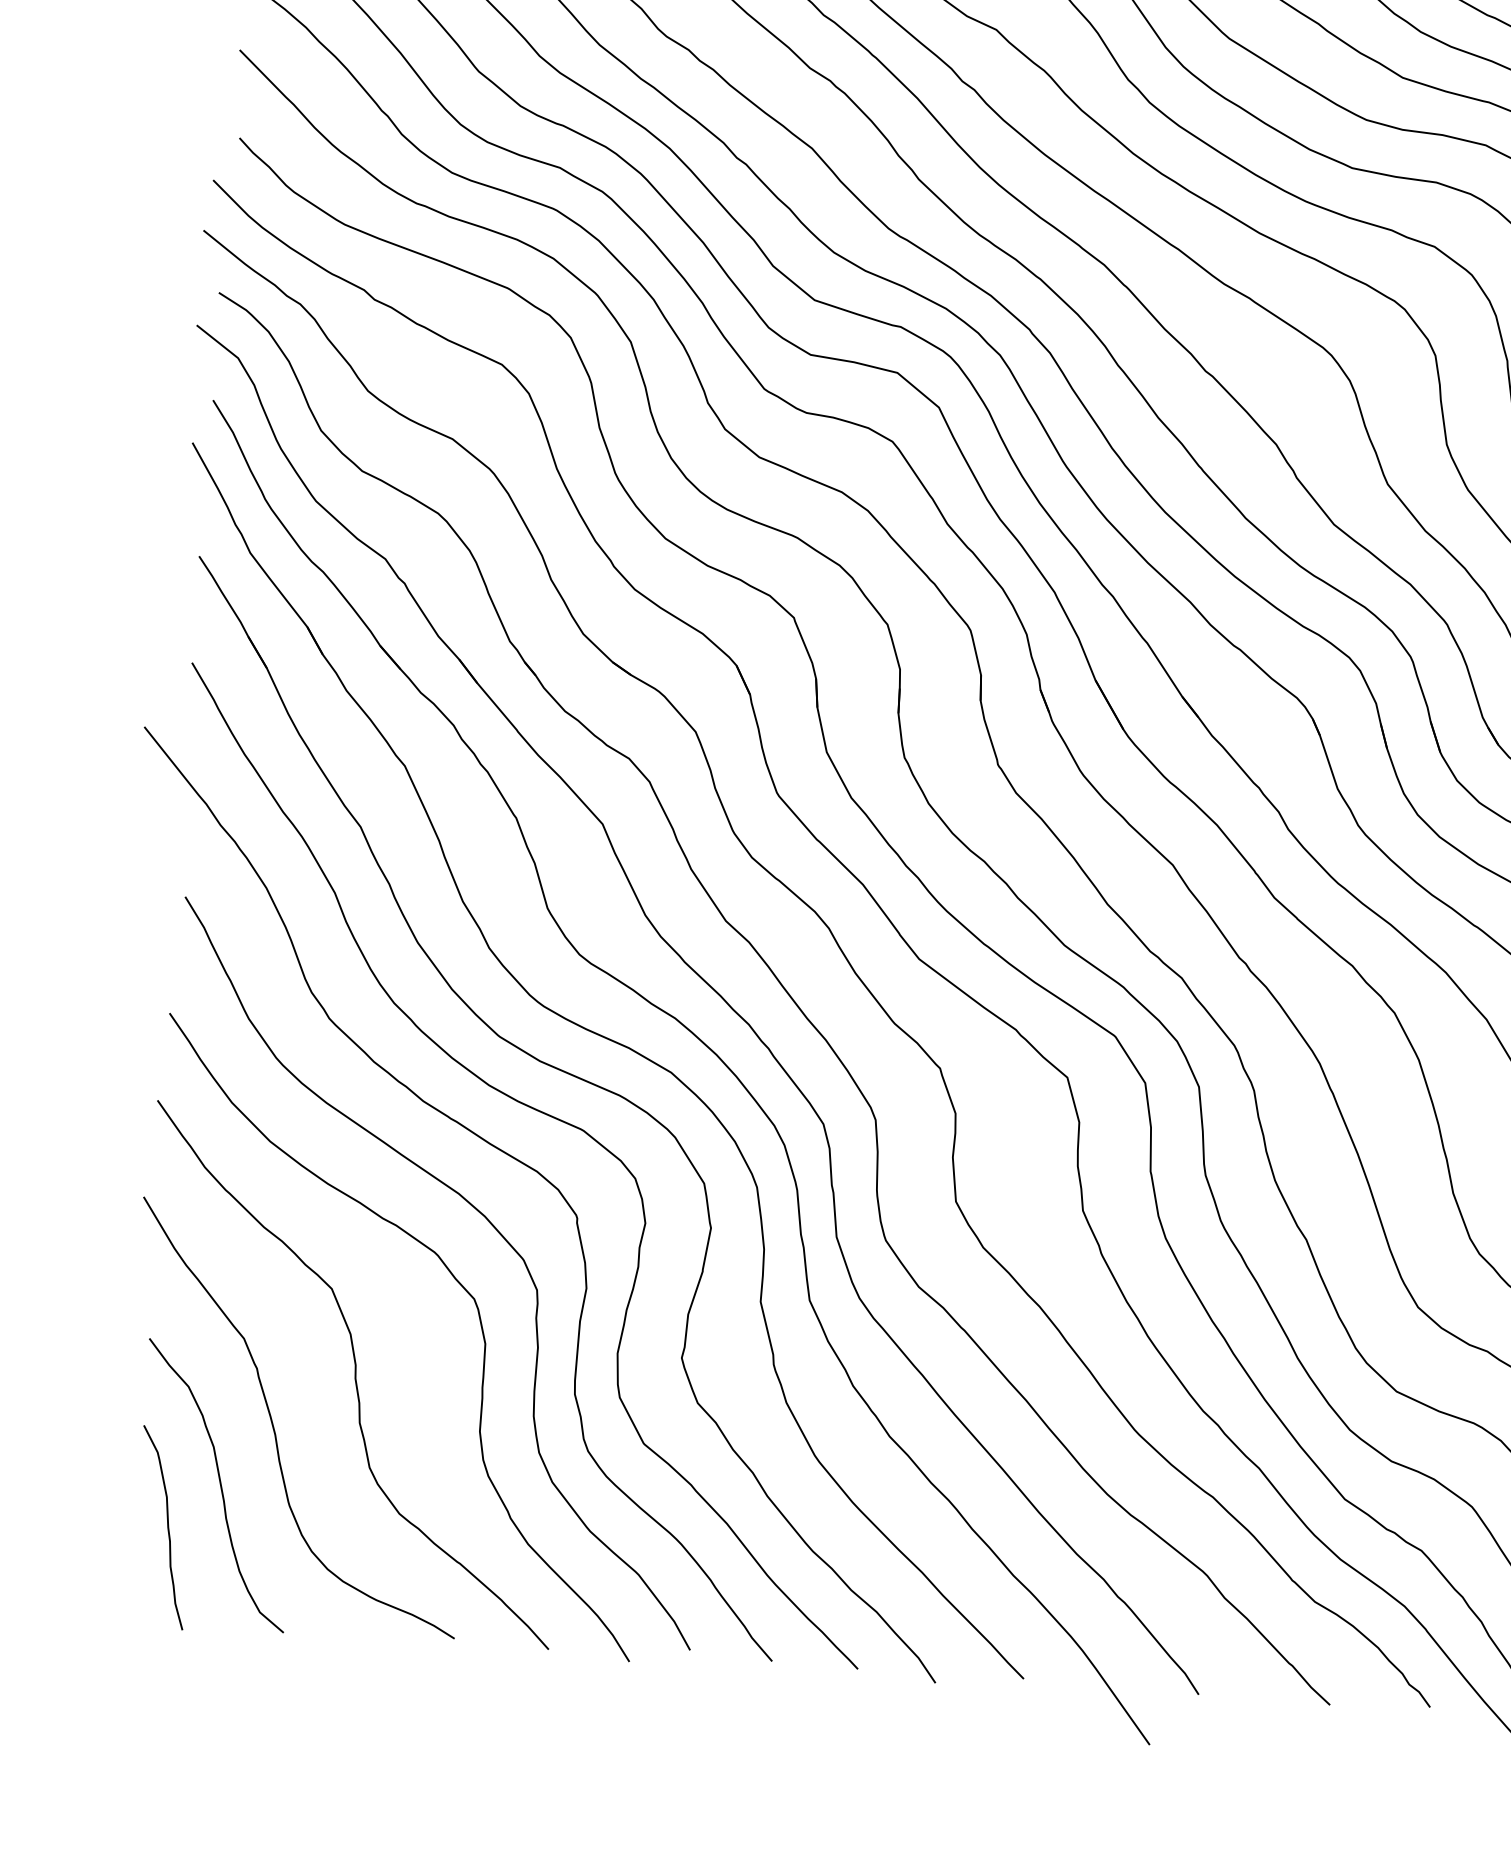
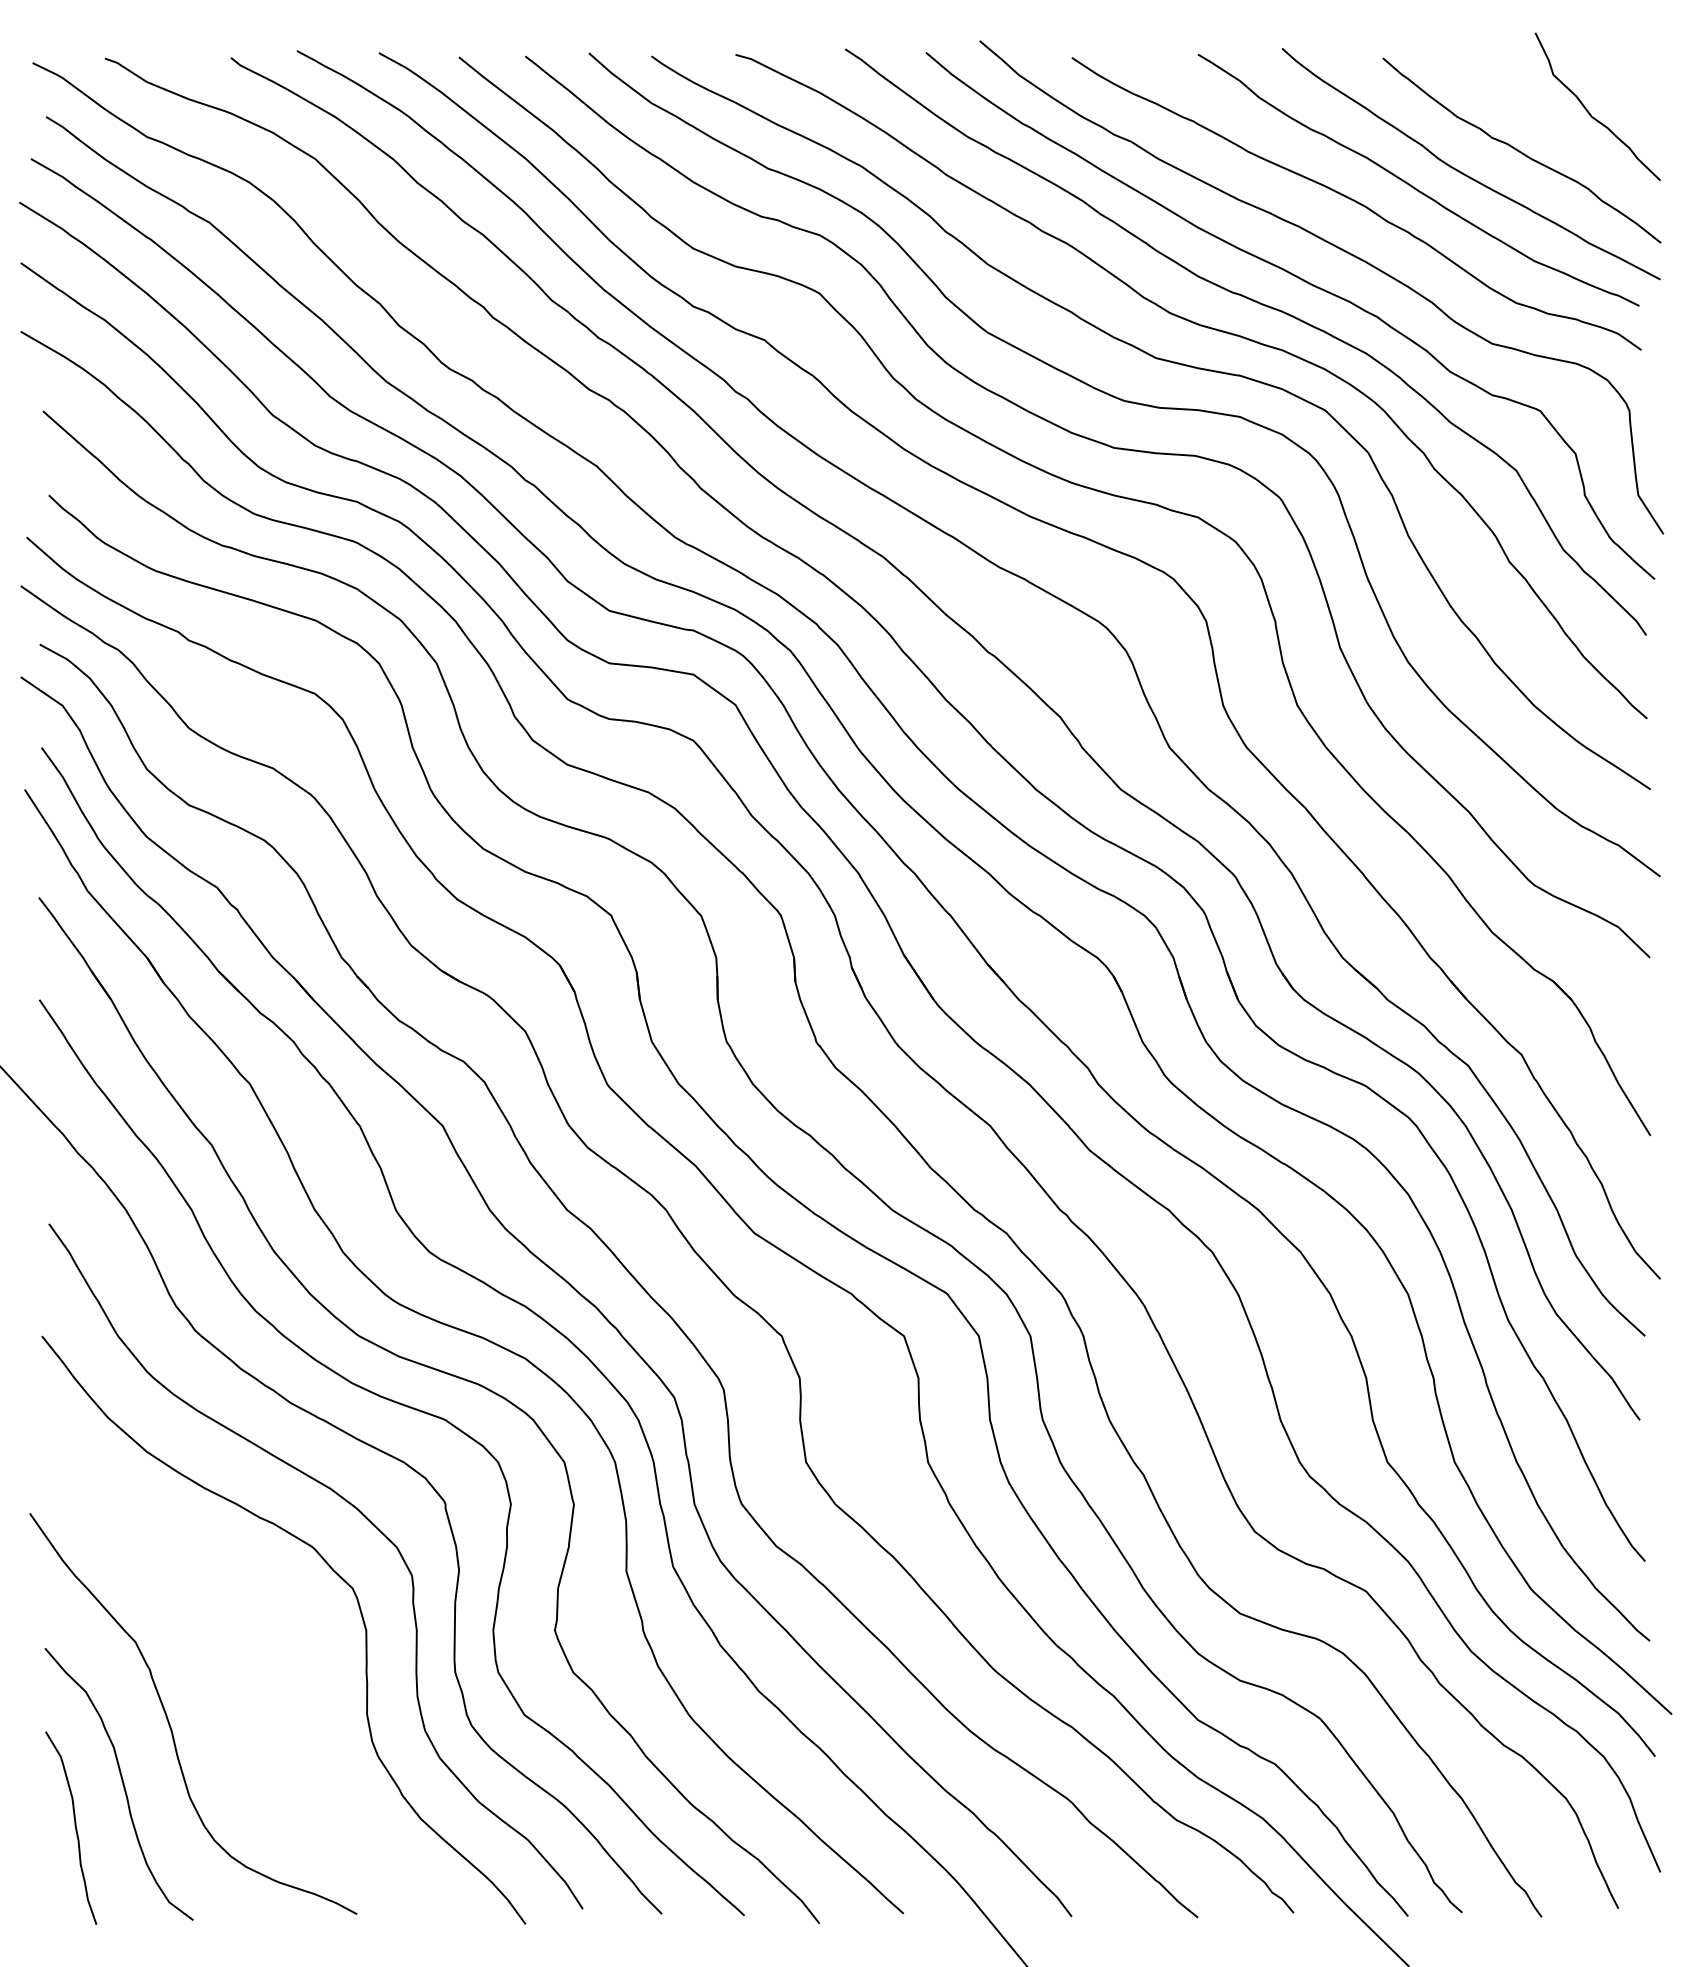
curve: (354, 1375) -> (243, 1669), removed

